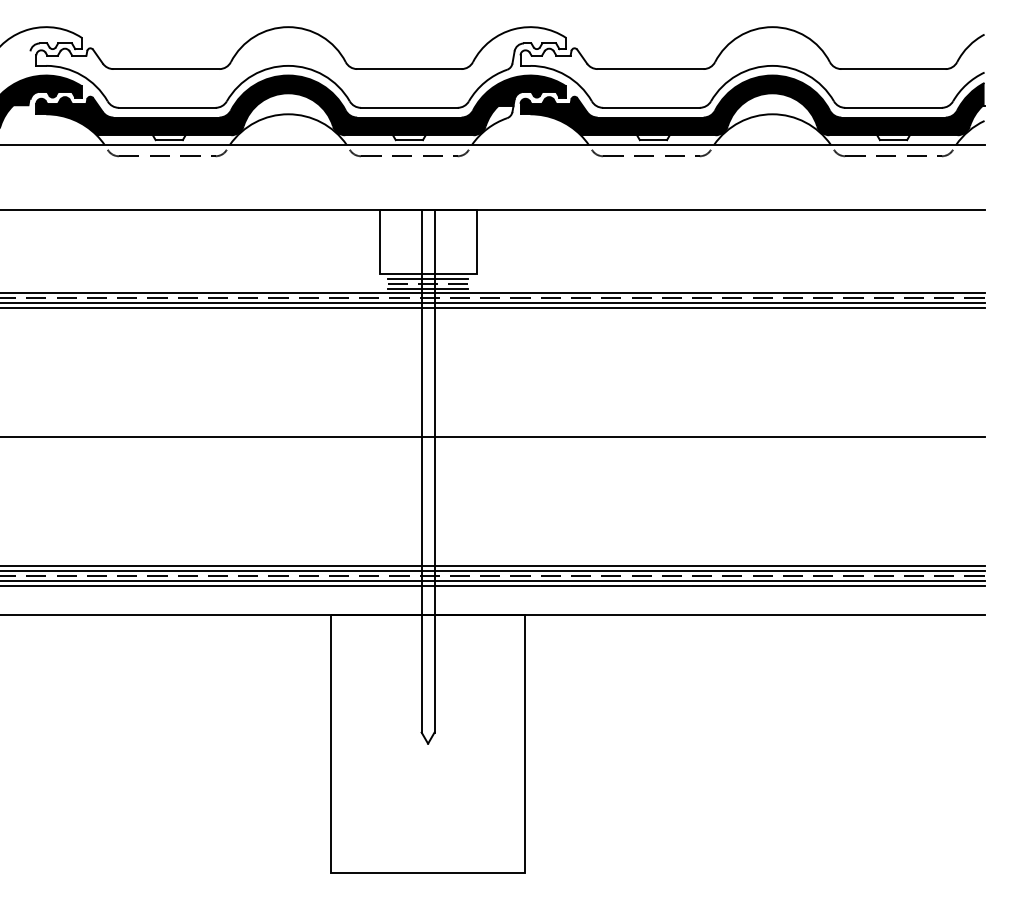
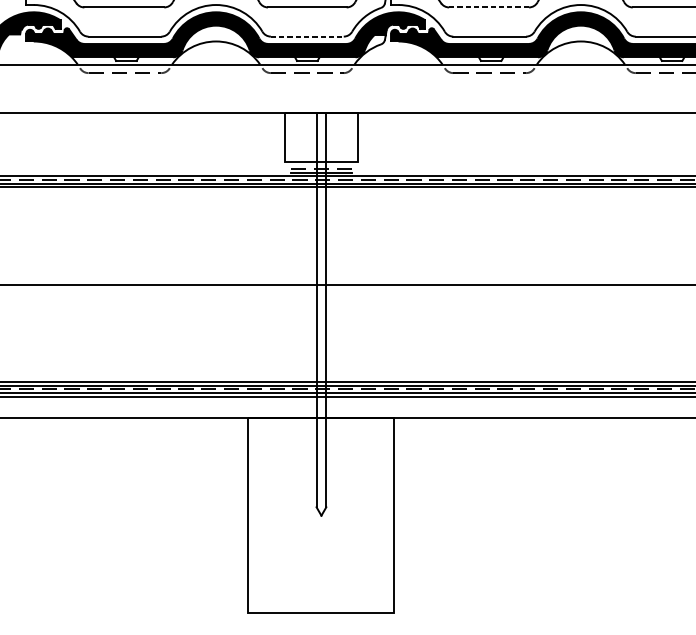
line: (651, 69) -> (489, 7), solid -> dashed
line: (409, 107) -> (307, 36), solid -> dashed
line: (427, 278) -> (320, 165), removed

